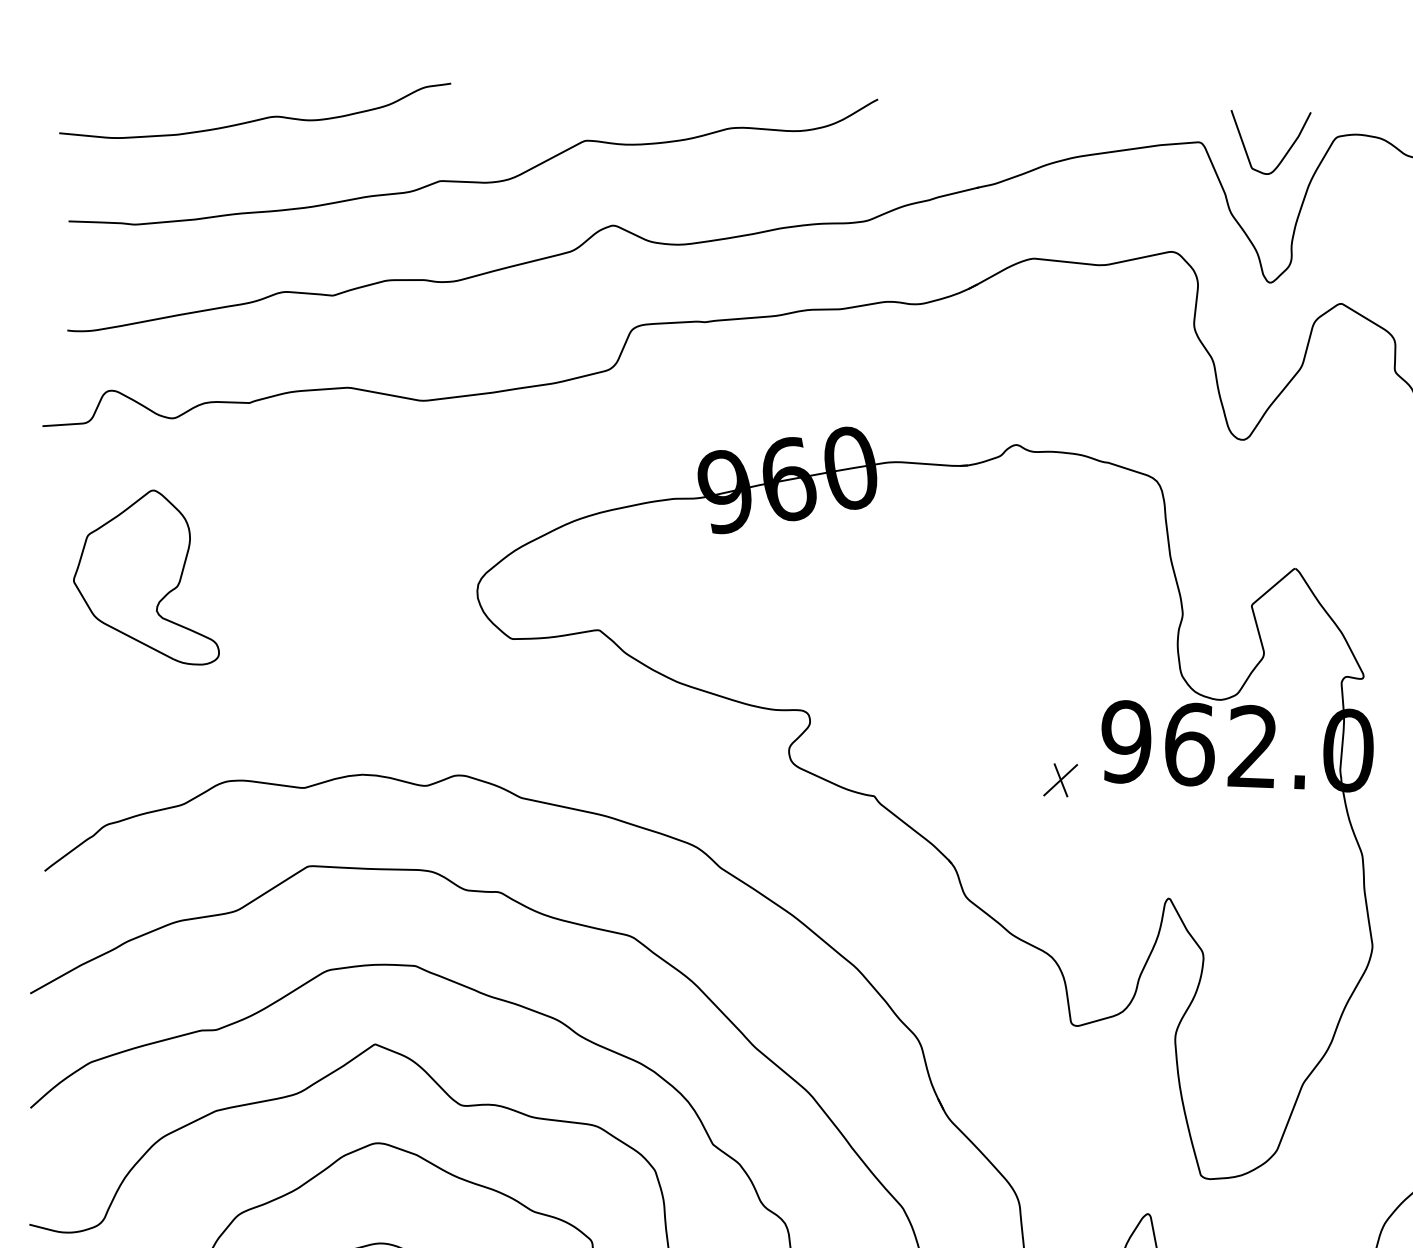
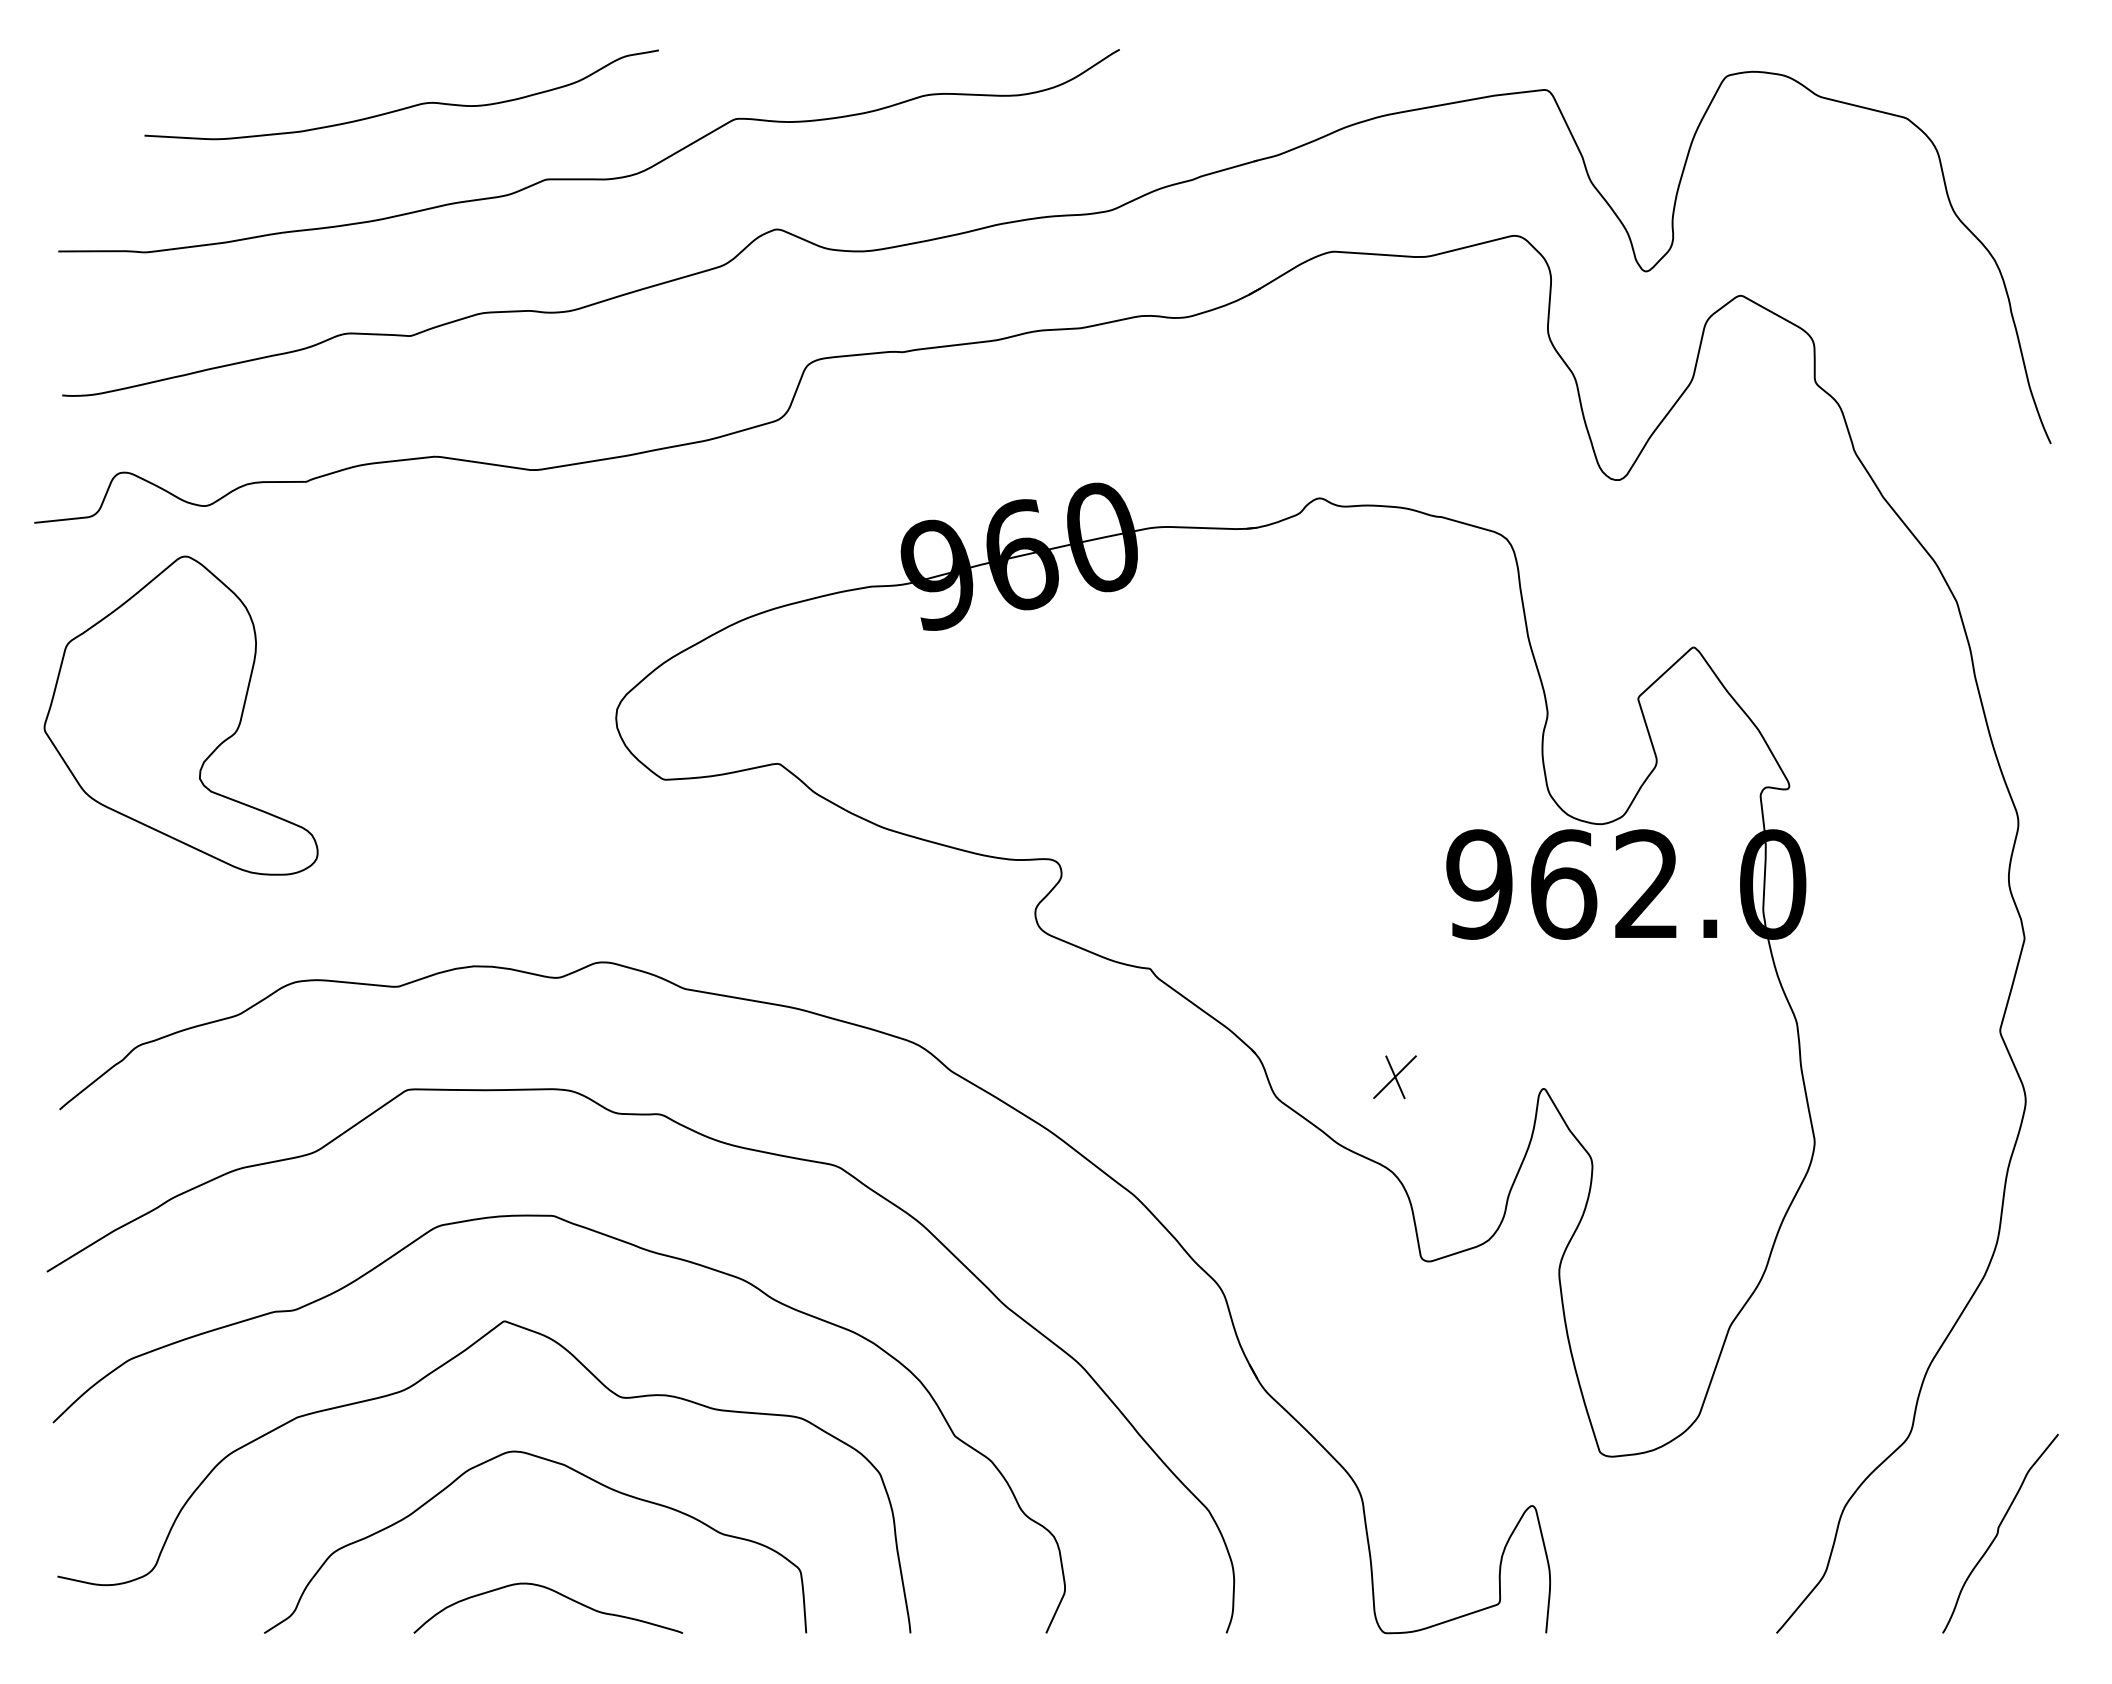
curve: (256, 119) -> (404, 107), moved
curve: (1286, 152) -> (1660, 99), removed
part: (147, 576) -> (180, 715), size x1.4
part: (1060, 780) -> (1394, 1077), moved

